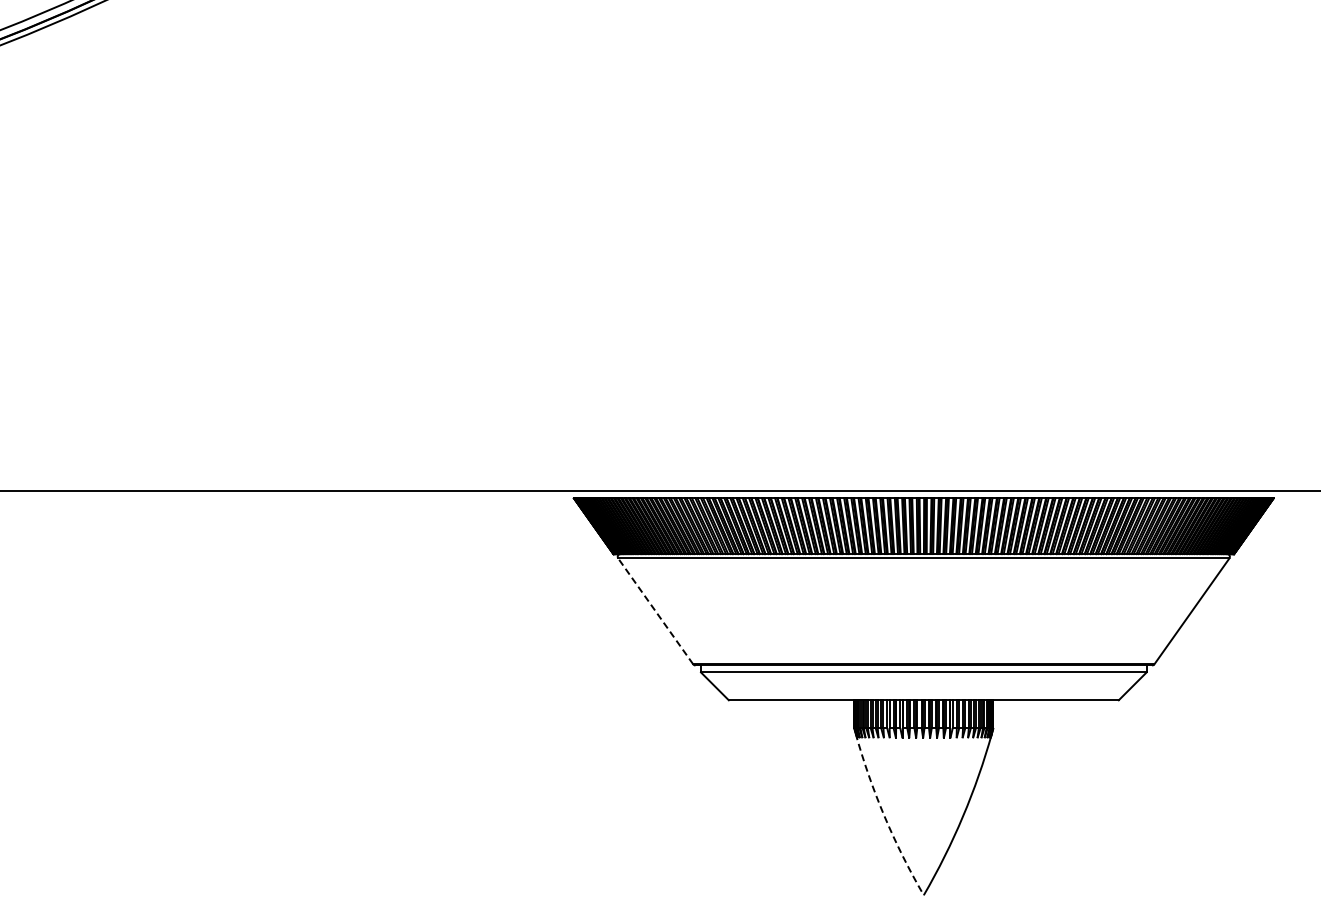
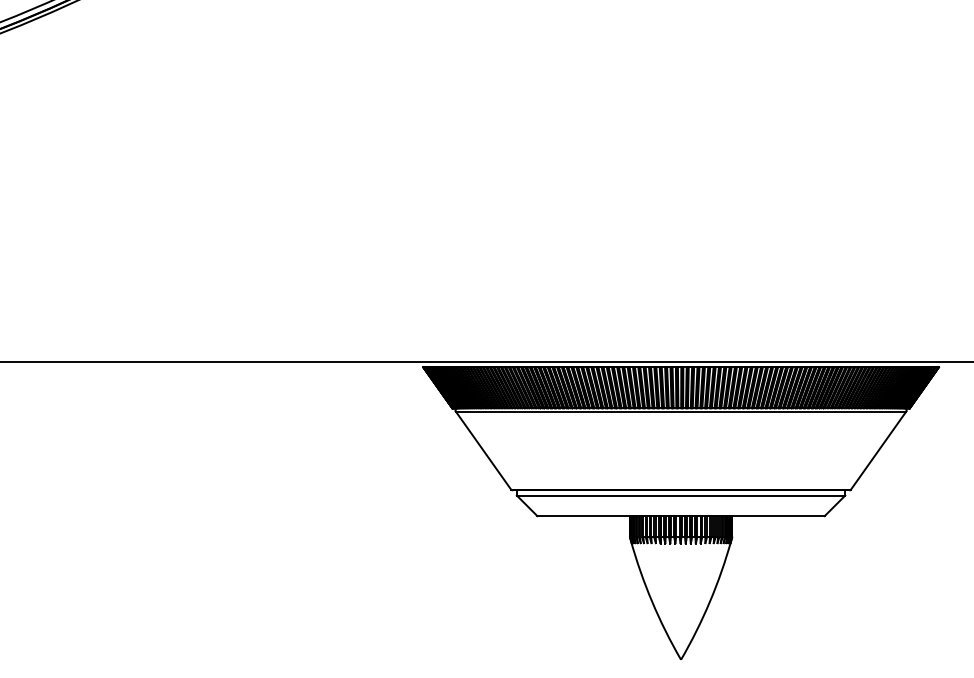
line: (655, 611) -> (483, 450), dashed -> solid
arc: (884, 816) -> (652, 601), dashed -> solid

